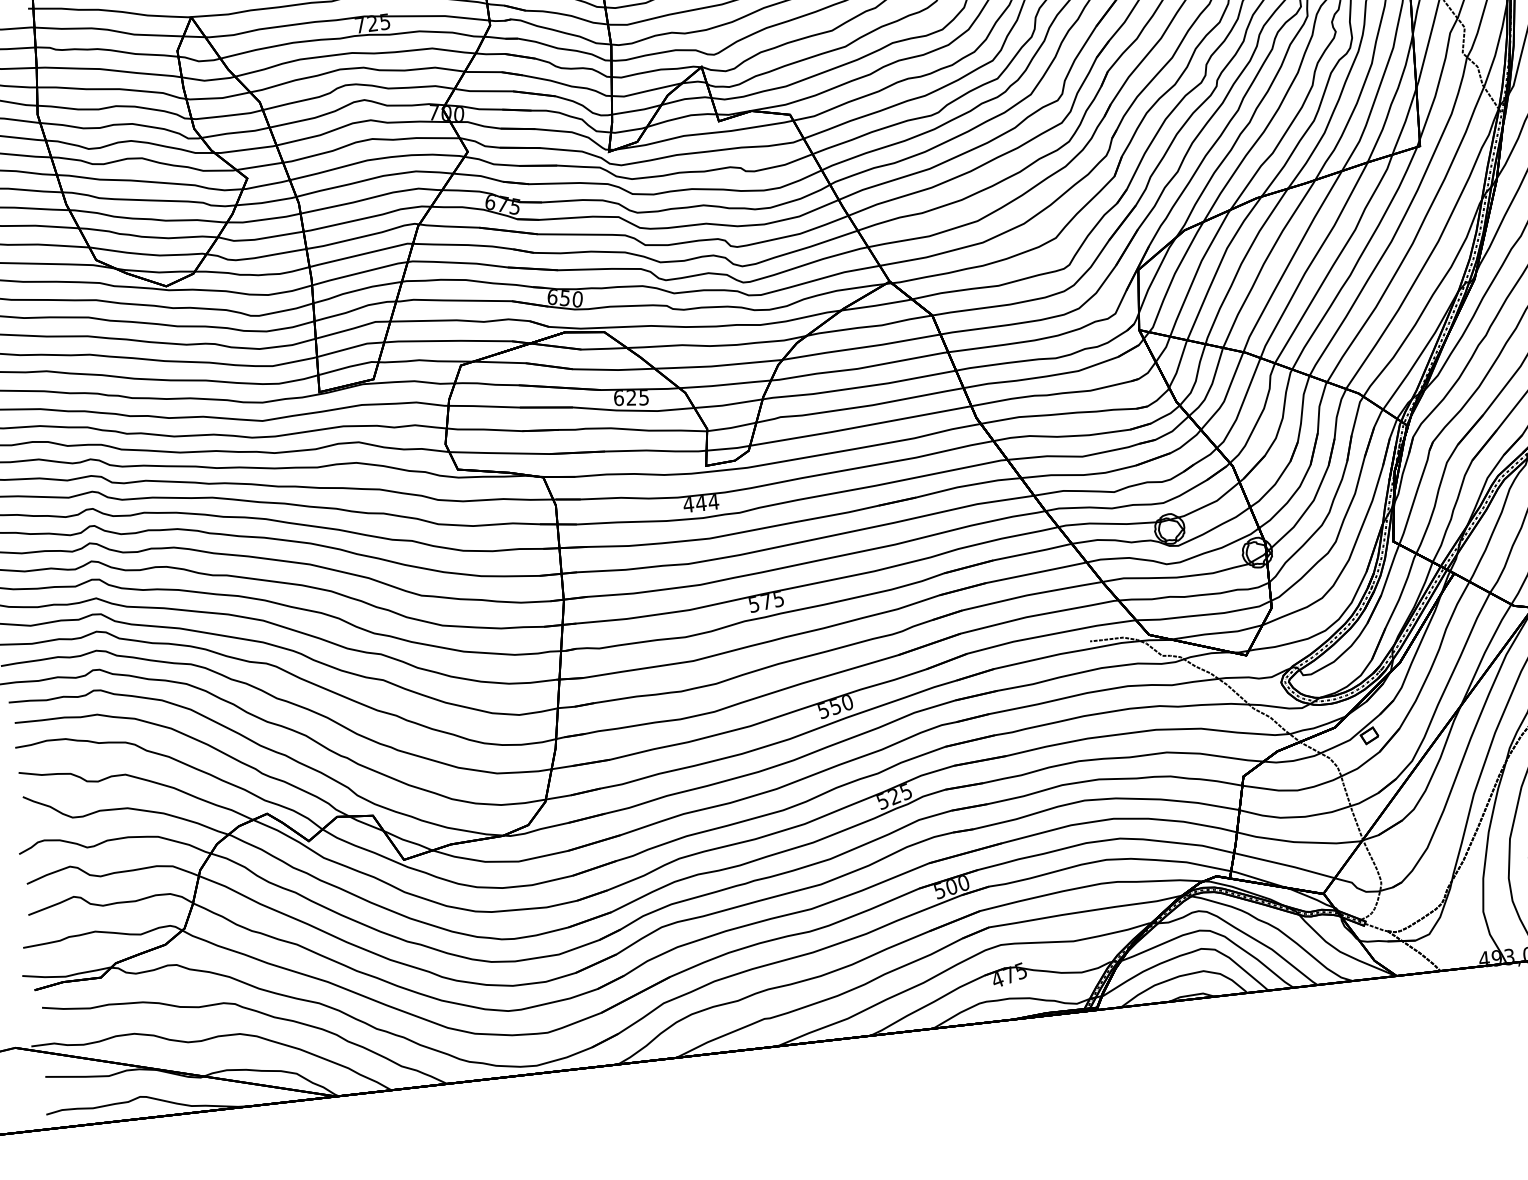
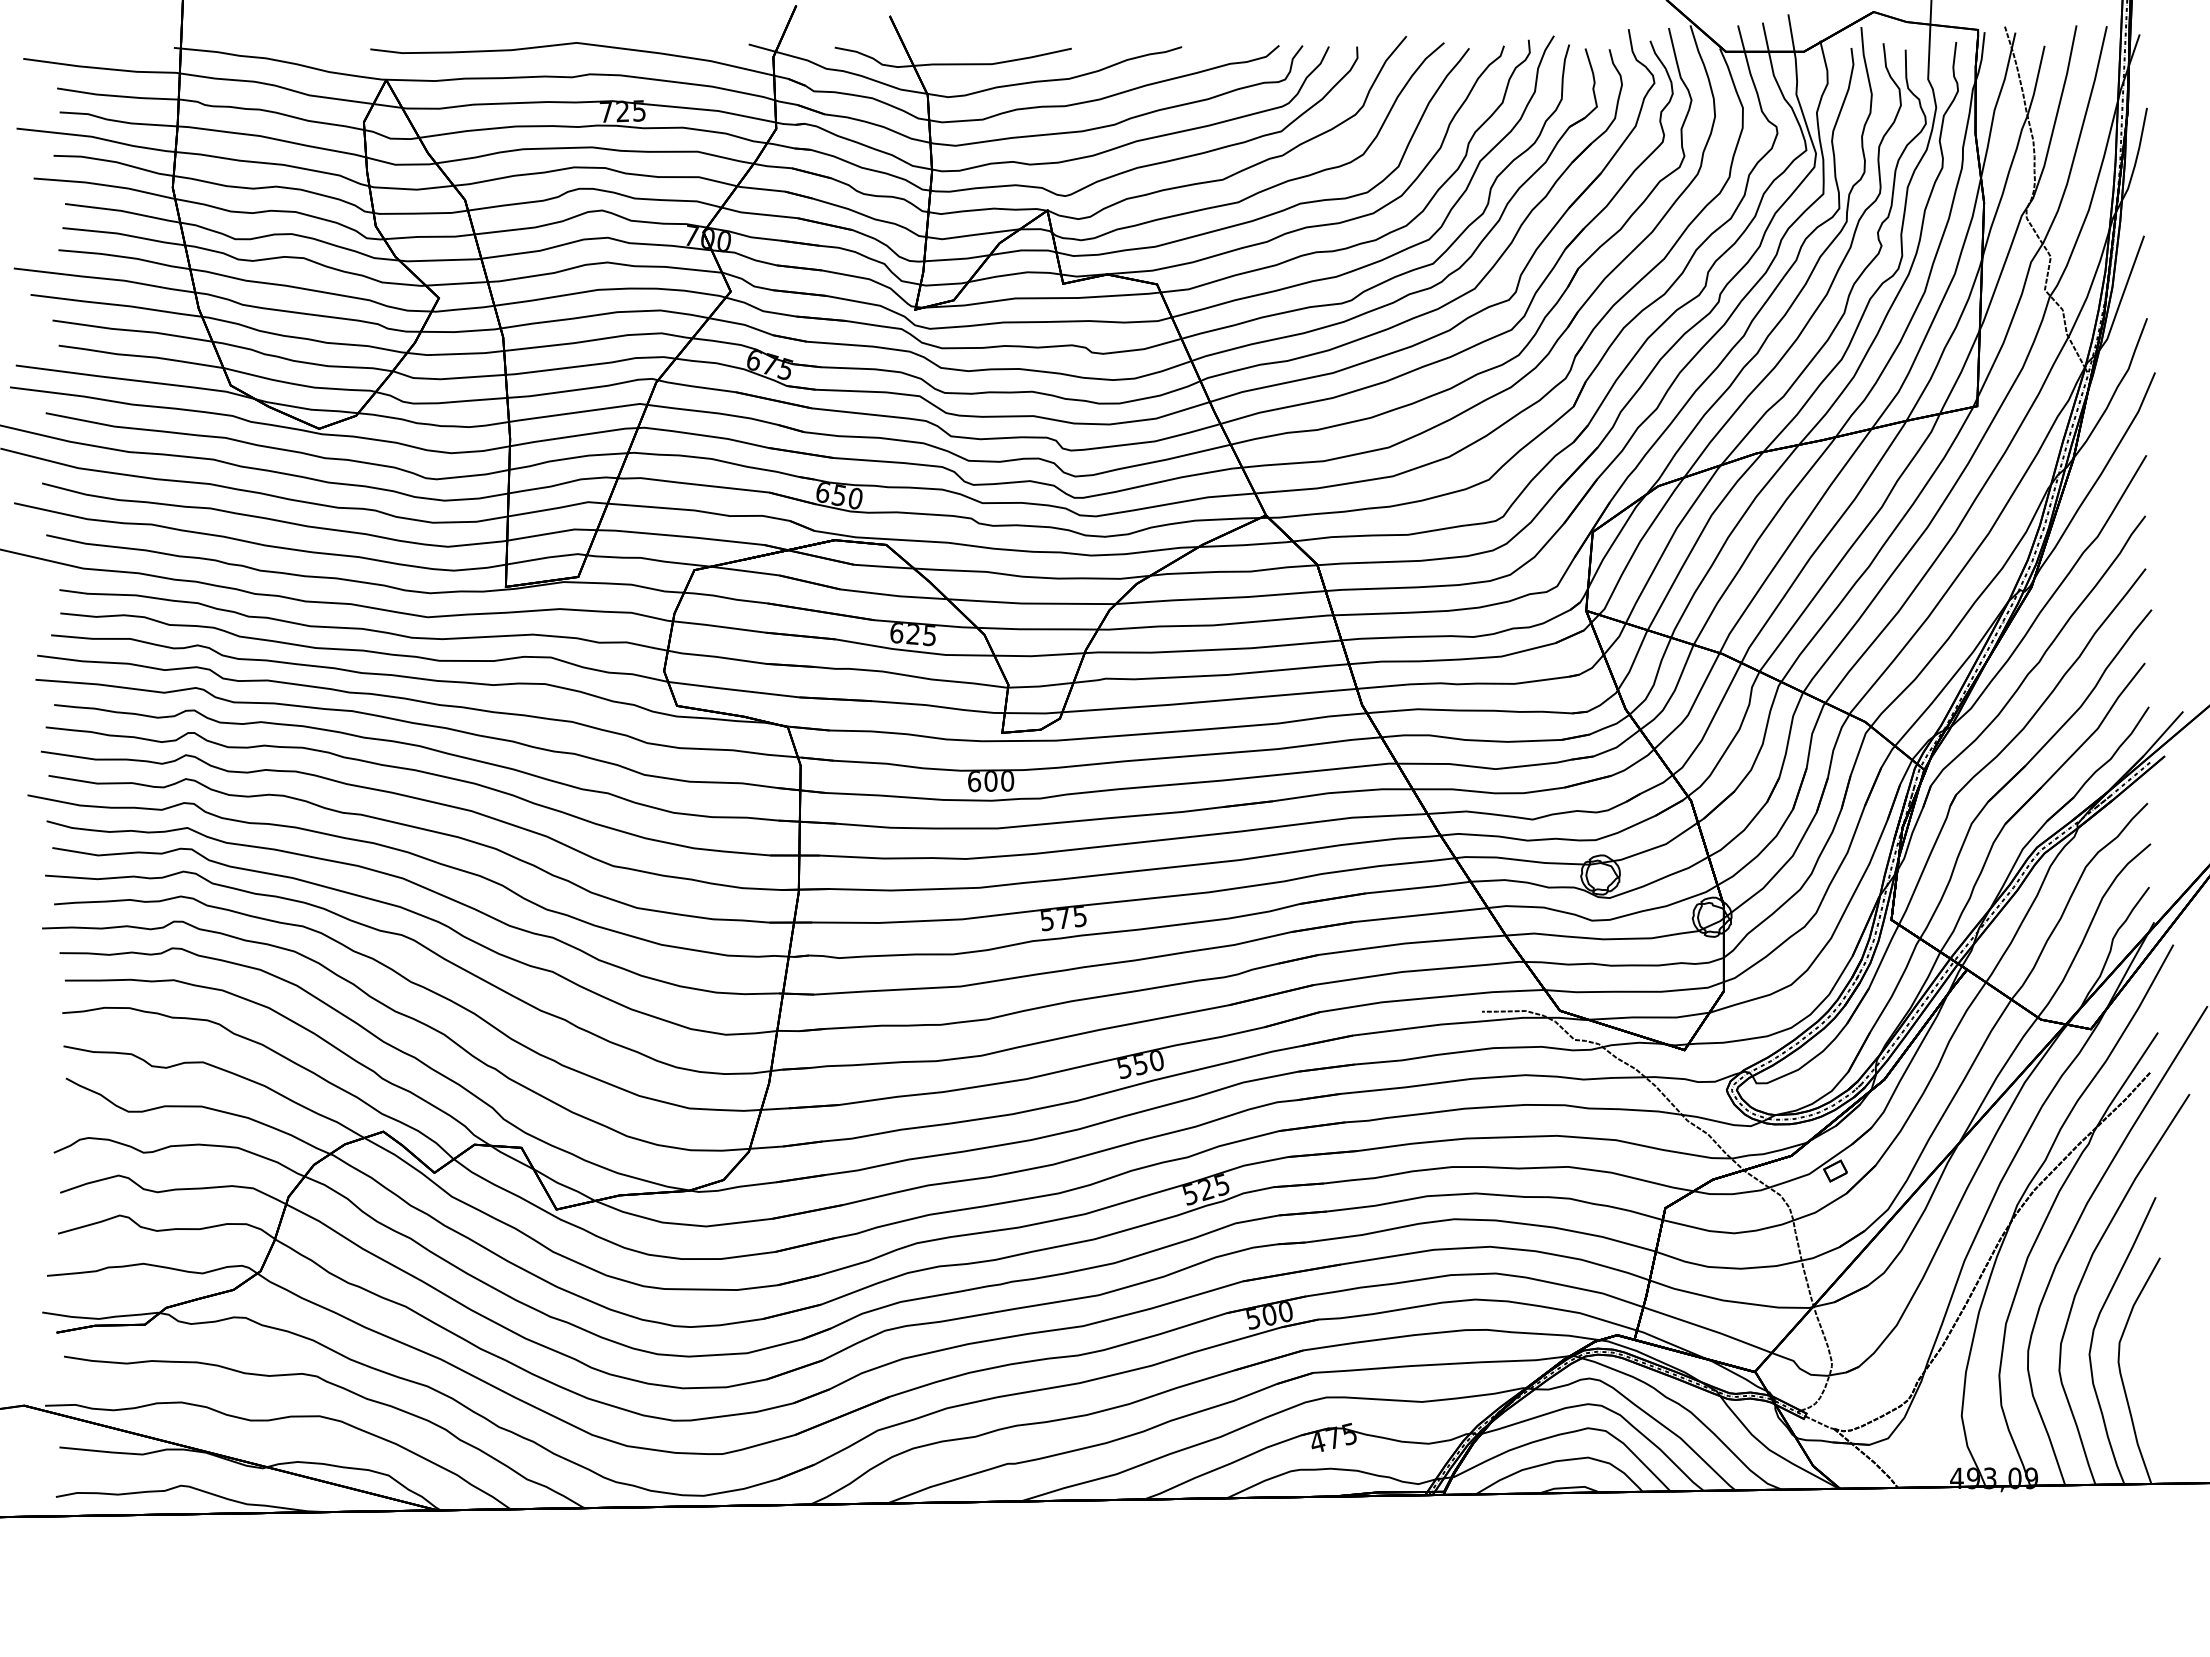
text: (700, 503) -> (990, 781), 444 -> 600

